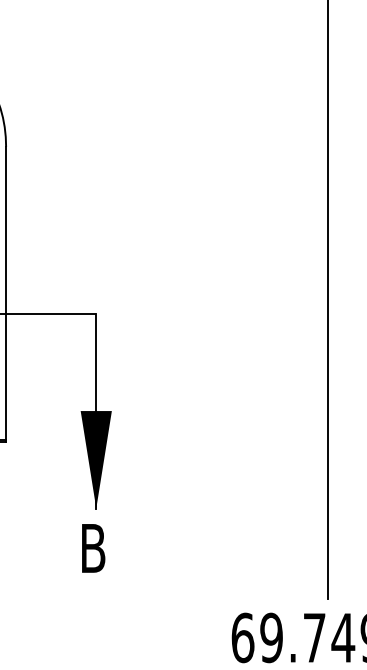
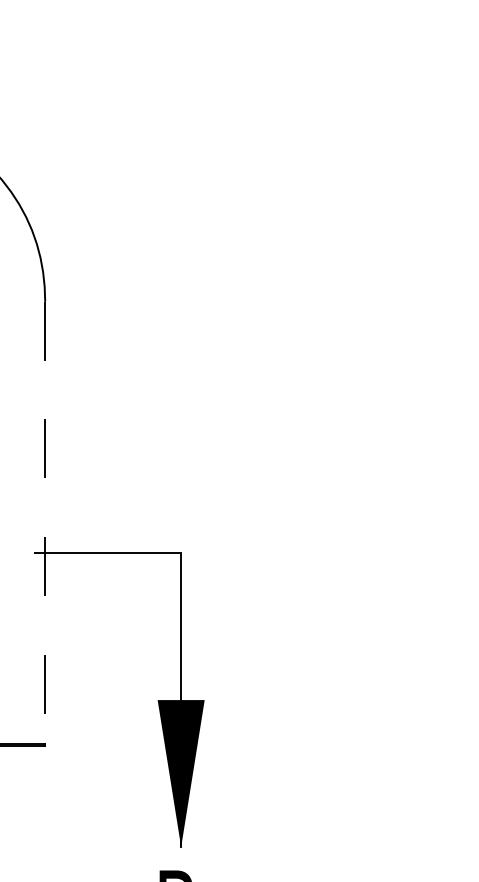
line: (6, 293) -> (45, 522), solid -> dashed

